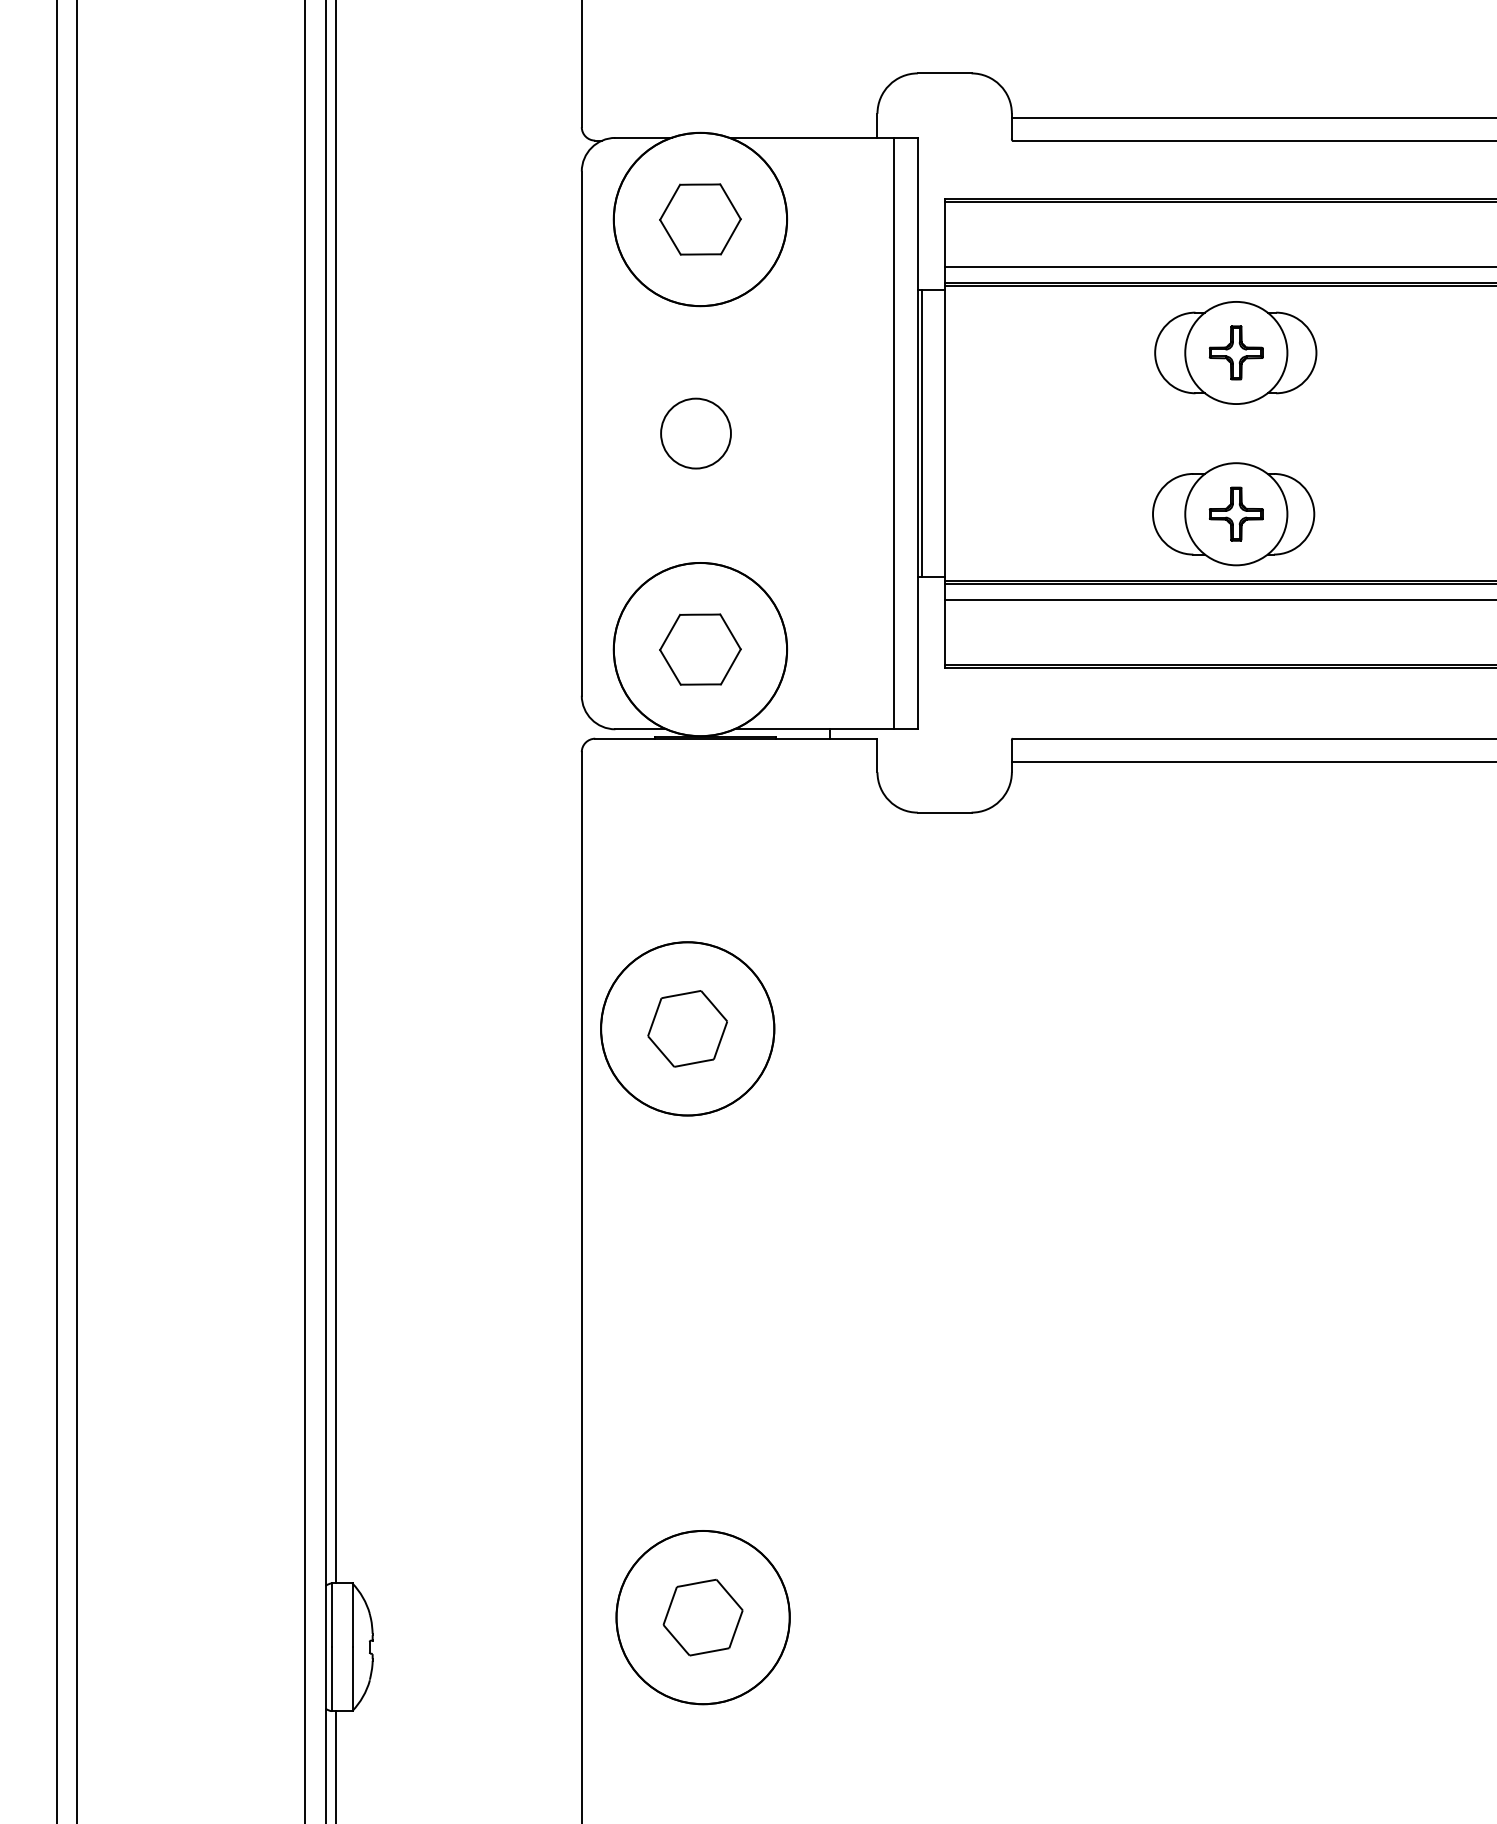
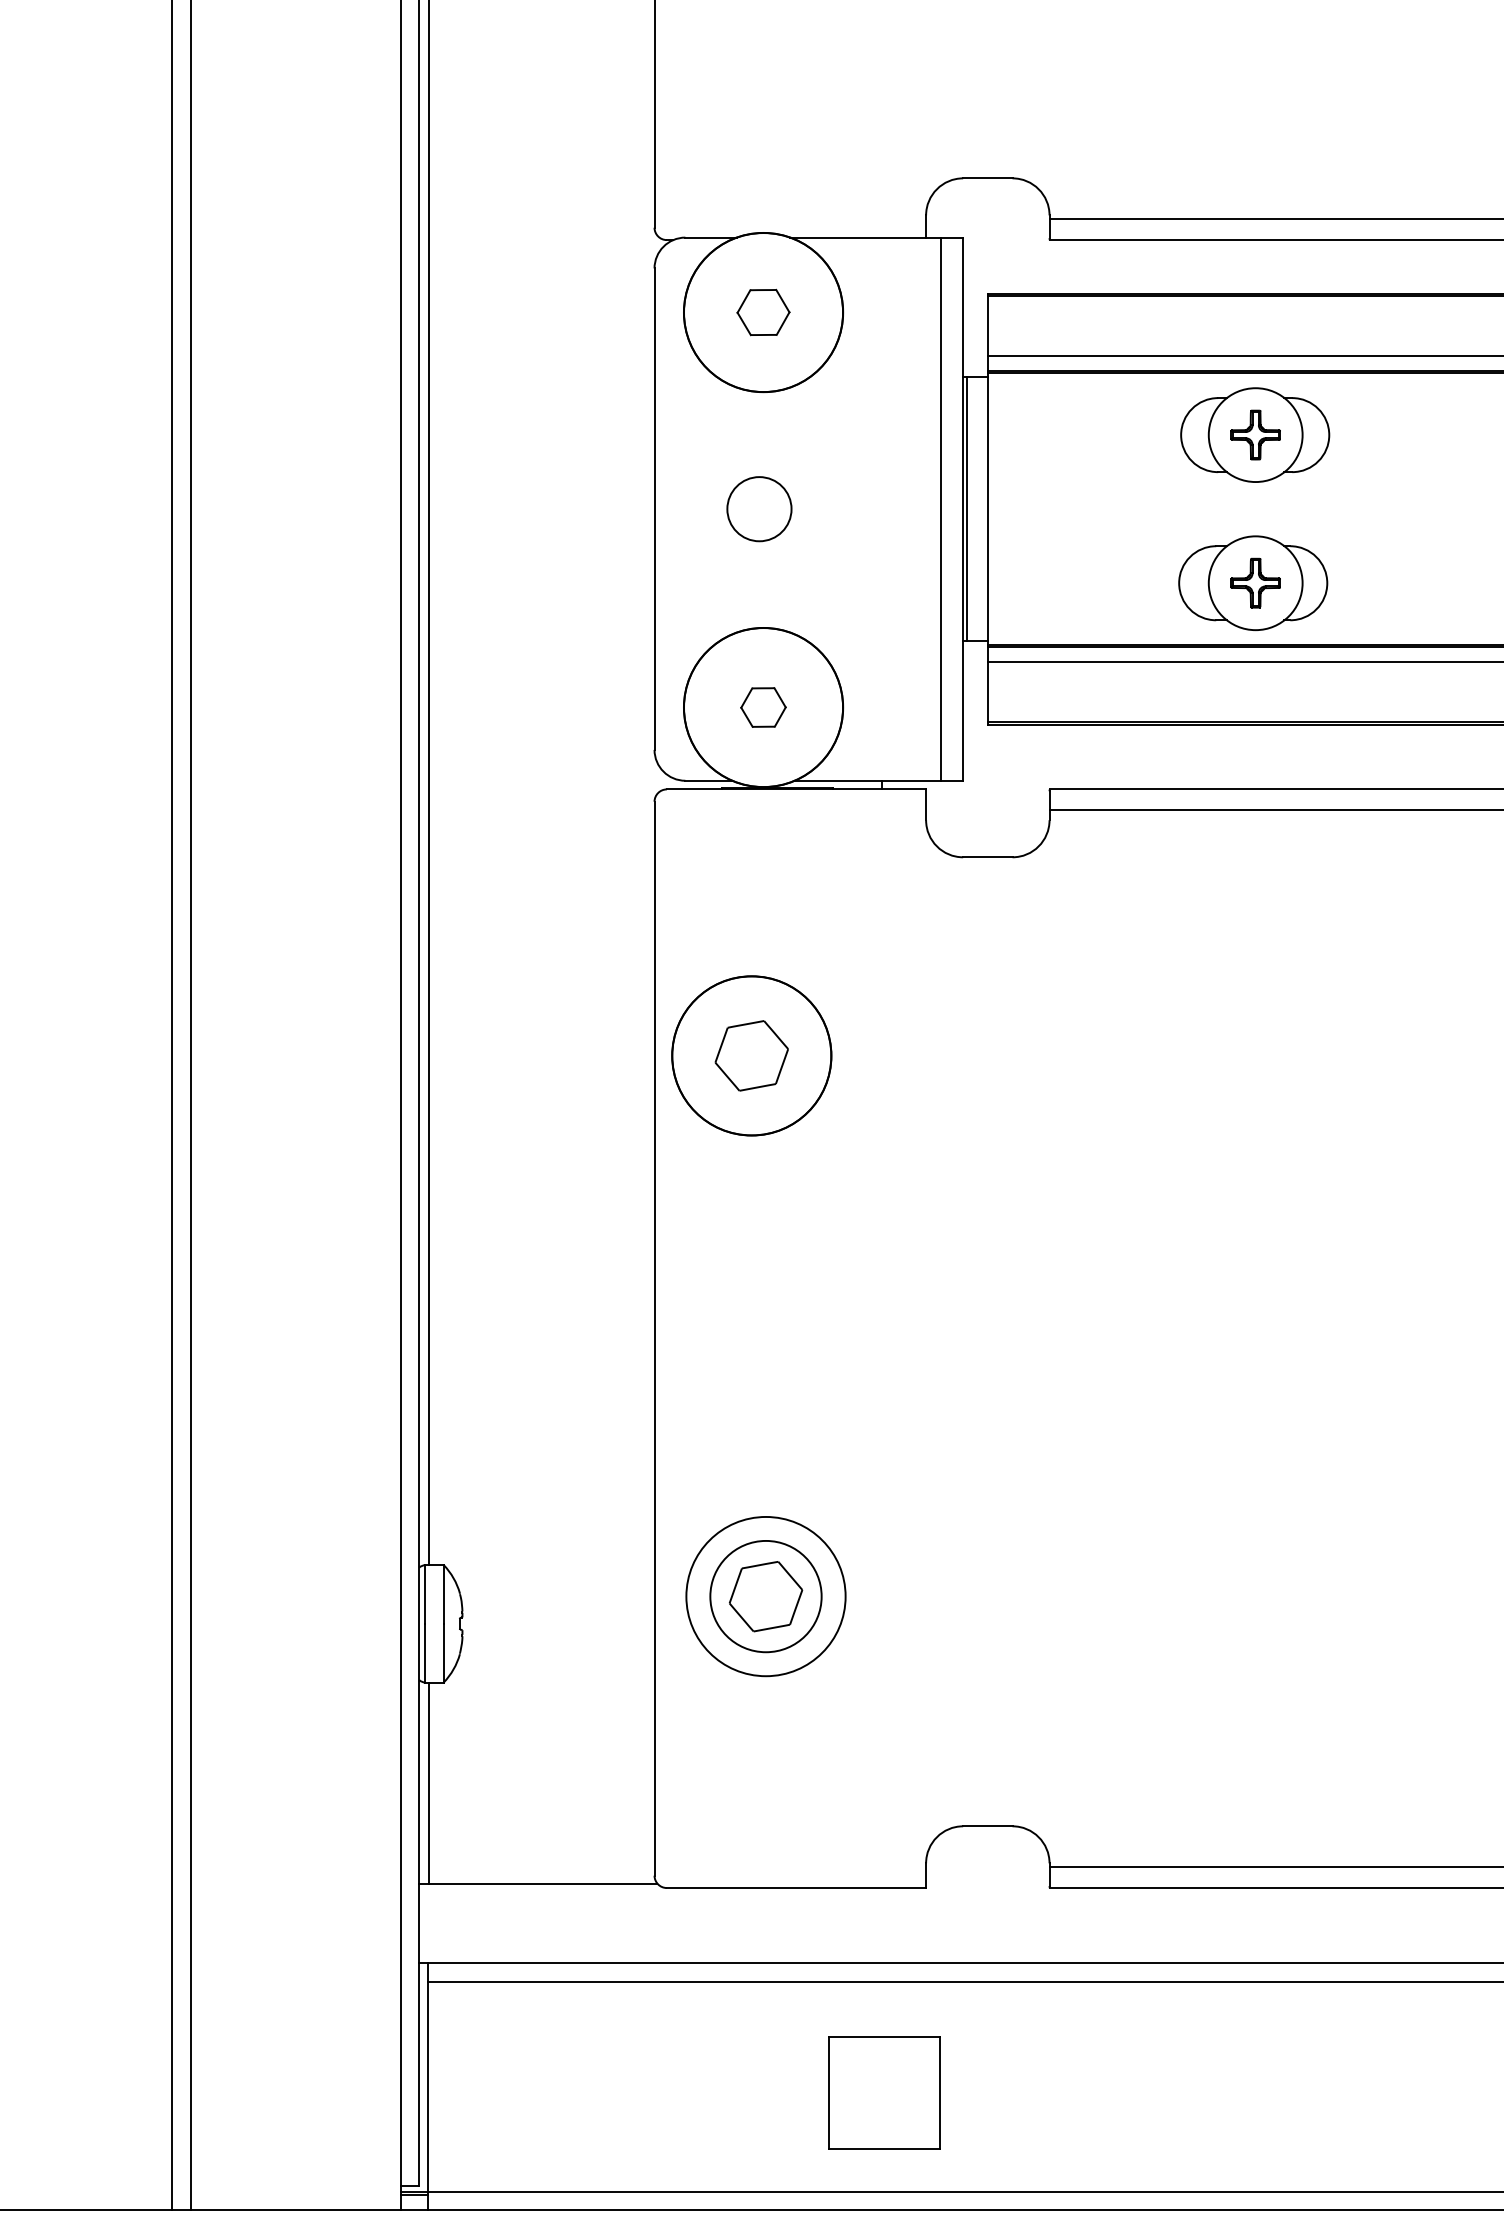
part: (700, 219) -> (763, 312), size x0.7
part: (700, 649) -> (763, 707), size x0.6
circle: (702, 1617) -> (765, 1596), size x0.7

